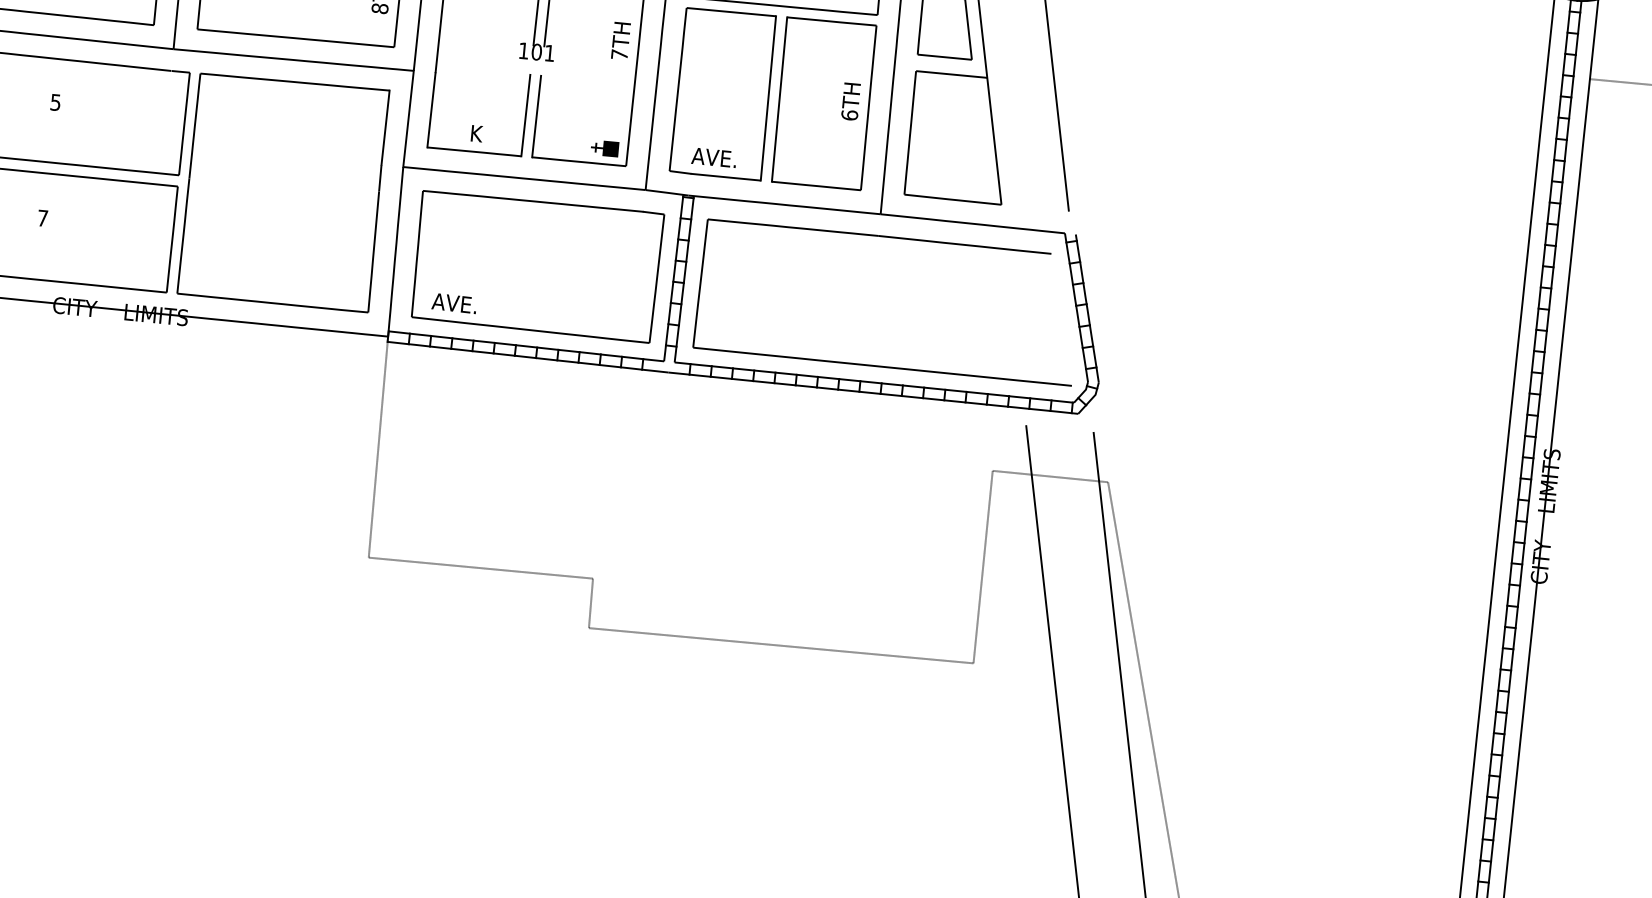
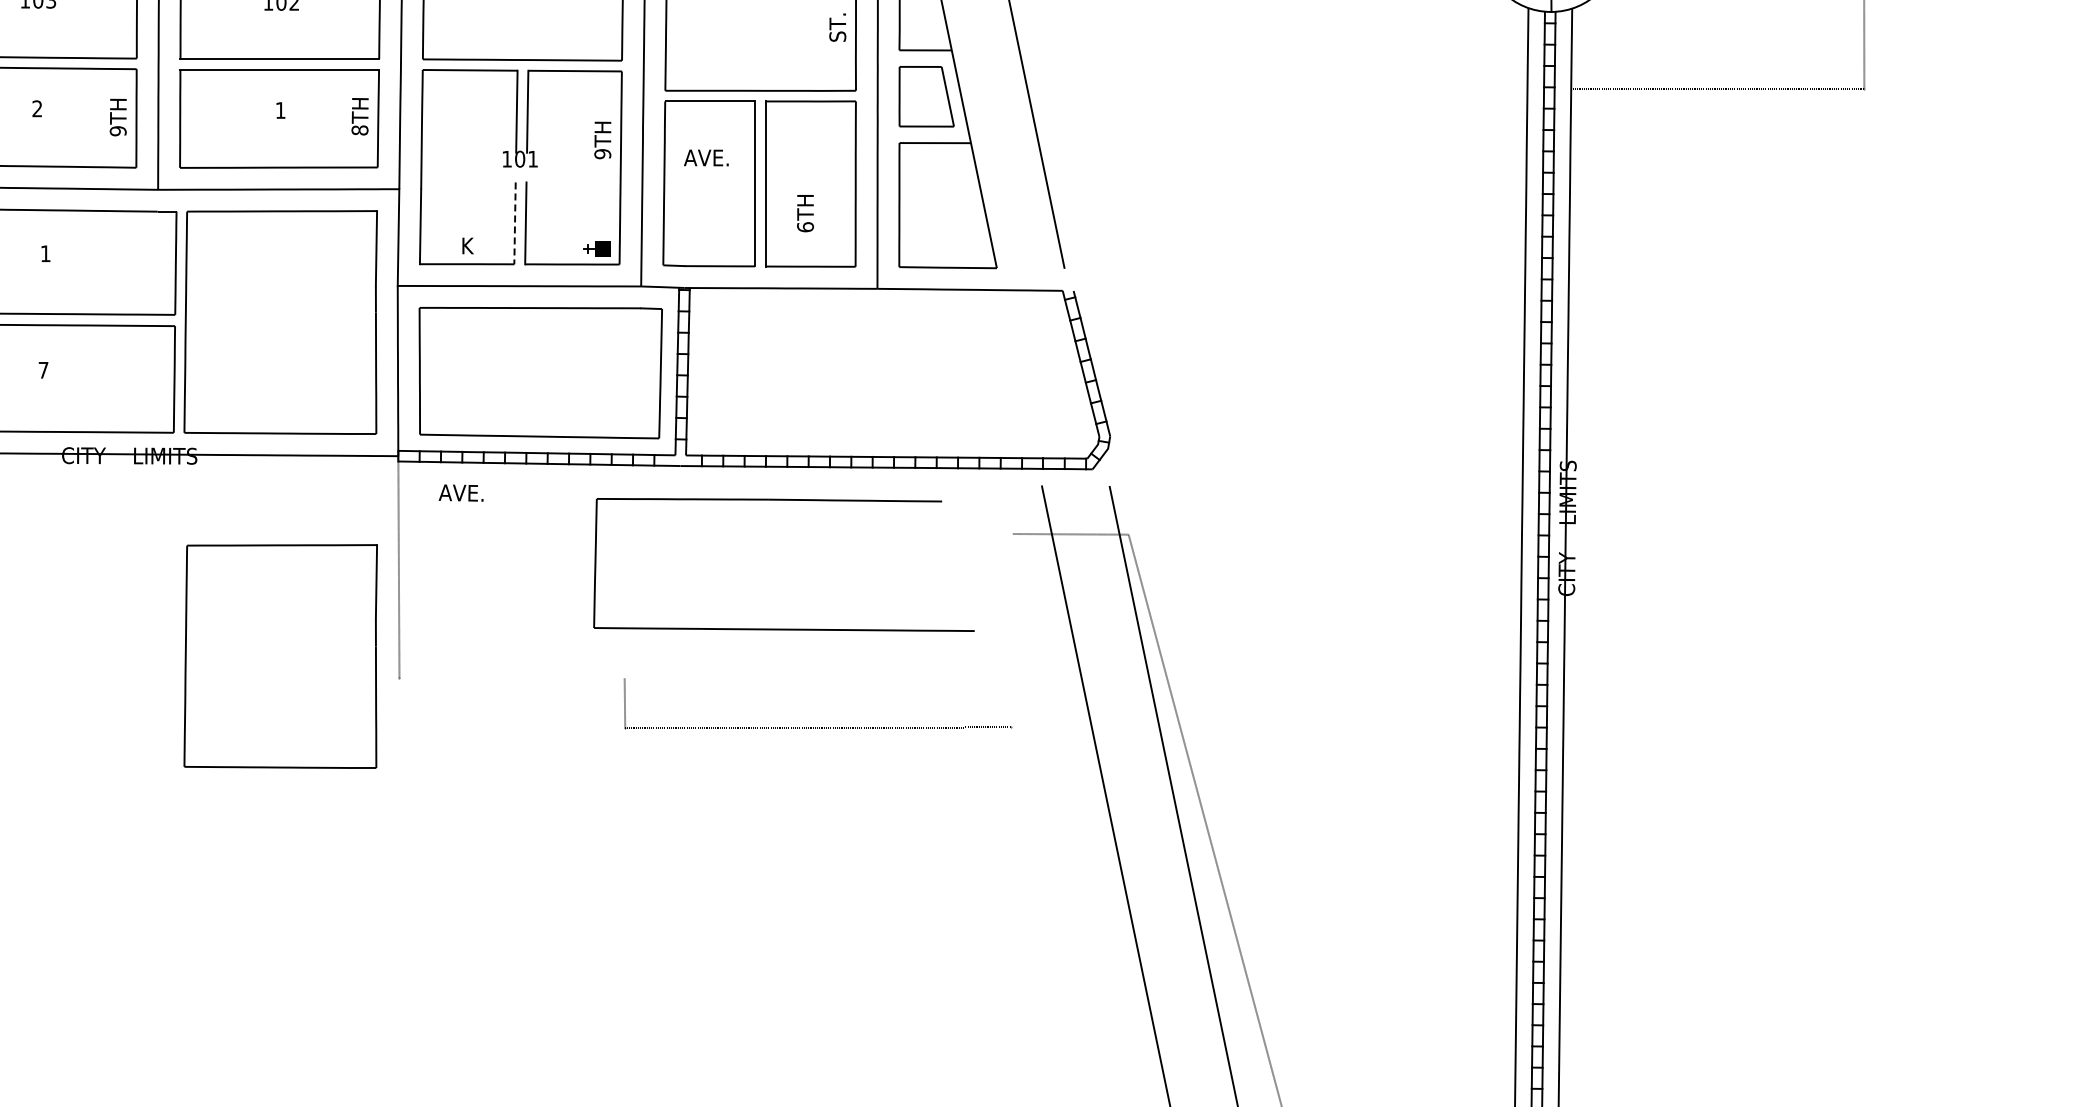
text: (619, 55) -> (602, 154), 7TH -> 9TH
text: (850, 101) -> (805, 213), moved
text: (55, 102) -> (45, 253), 5 -> 1
line: (526, 115) -> (515, 223), solid -> dashed
text: (714, 157) -> (706, 157), moved
part: (893, 238) -> (783, 500), moved
text: (453, 302) -> (460, 492), moved
part: (252, 525) -> (280, 656), added
line: (982, 566) -> (1011, 630), removed
line: (480, 568) -> (511, 678), removed

